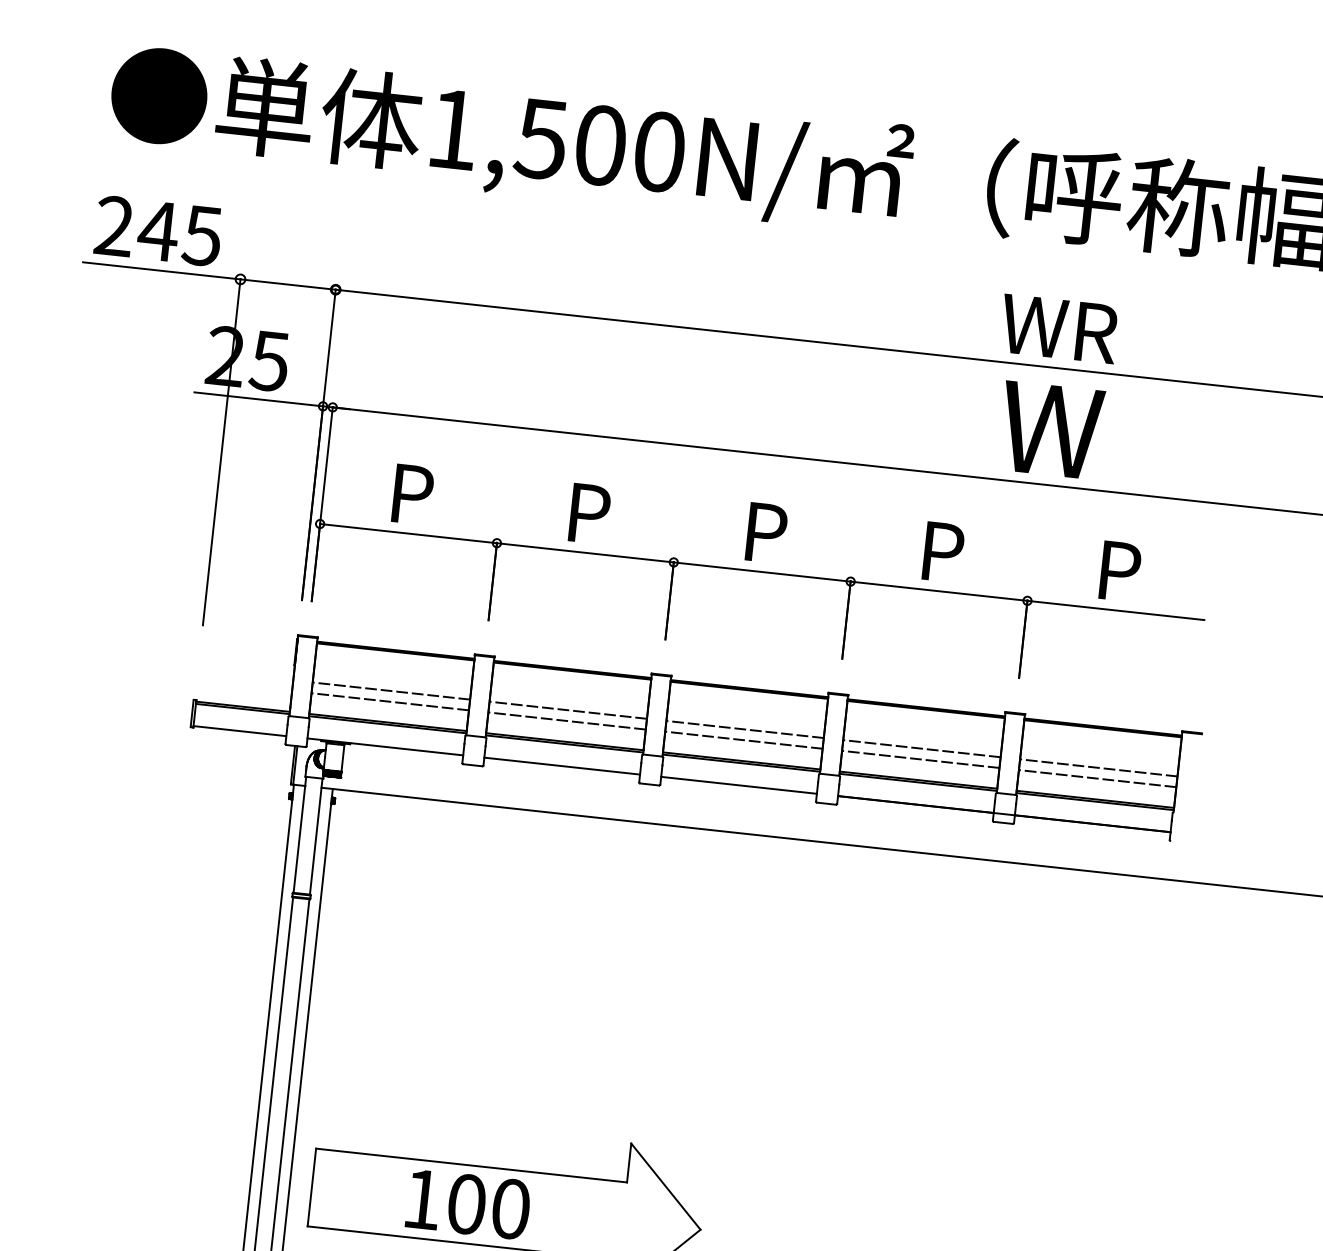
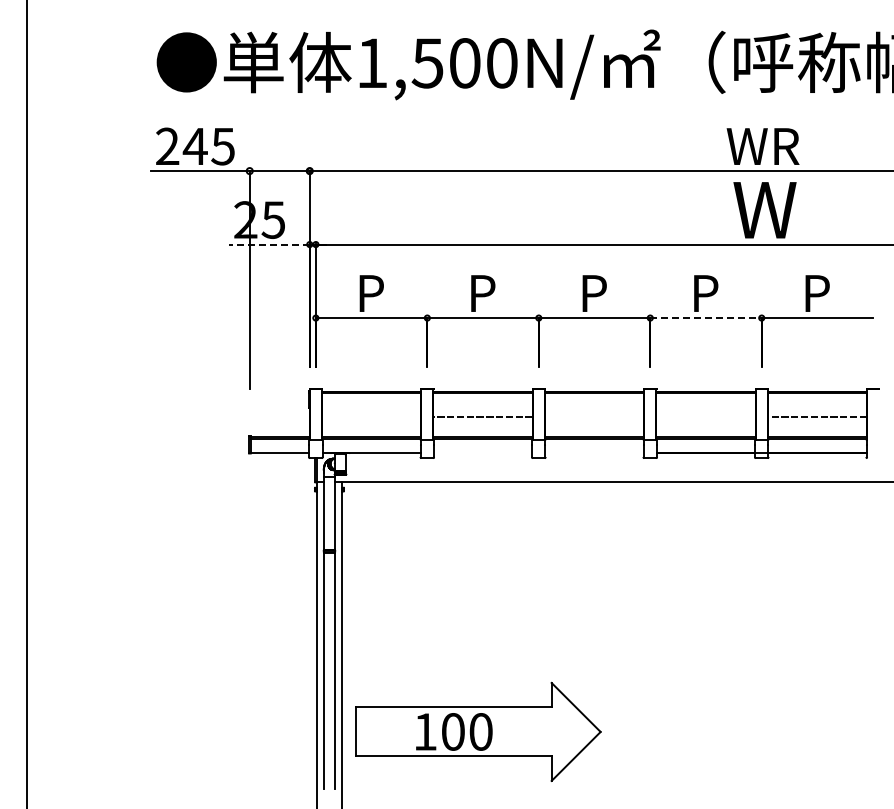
line: (259, 399) -> (269, 244), solid -> dashed
line: (939, 592) -> (706, 318), solid -> dashed
line: (391, 691) -> (371, 417), removed
line: (390, 702) -> (371, 424), removed
line: (566, 721) -> (482, 424), removed
line: (745, 729) -> (594, 417), removed
line: (743, 740) -> (594, 424), removed
line: (921, 748) -> (705, 417), removed
line: (919, 760) -> (705, 424), removed
line: (562, 766) -> (483, 452), removed
line: (1097, 779) -> (817, 424), removed
line: (738, 785) -> (594, 452), removed

